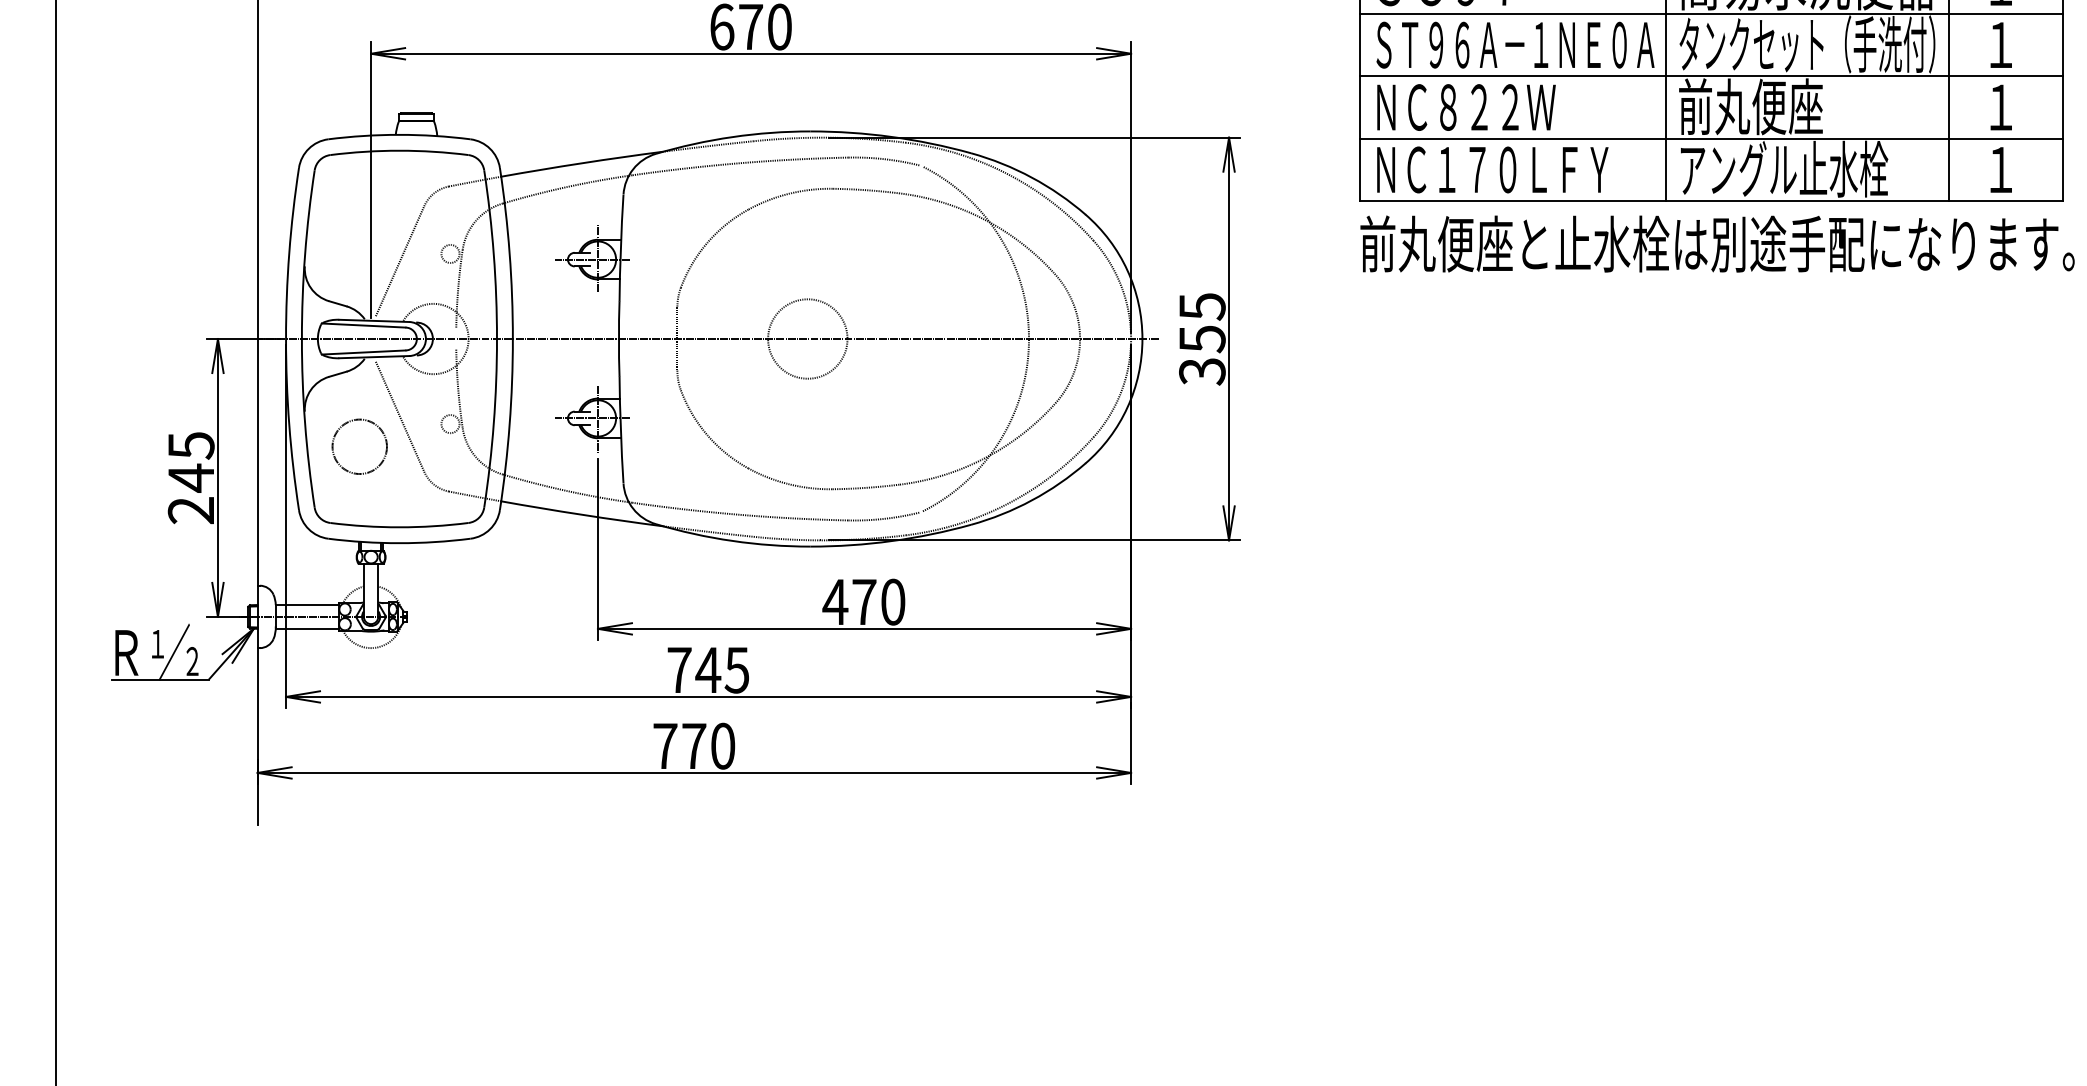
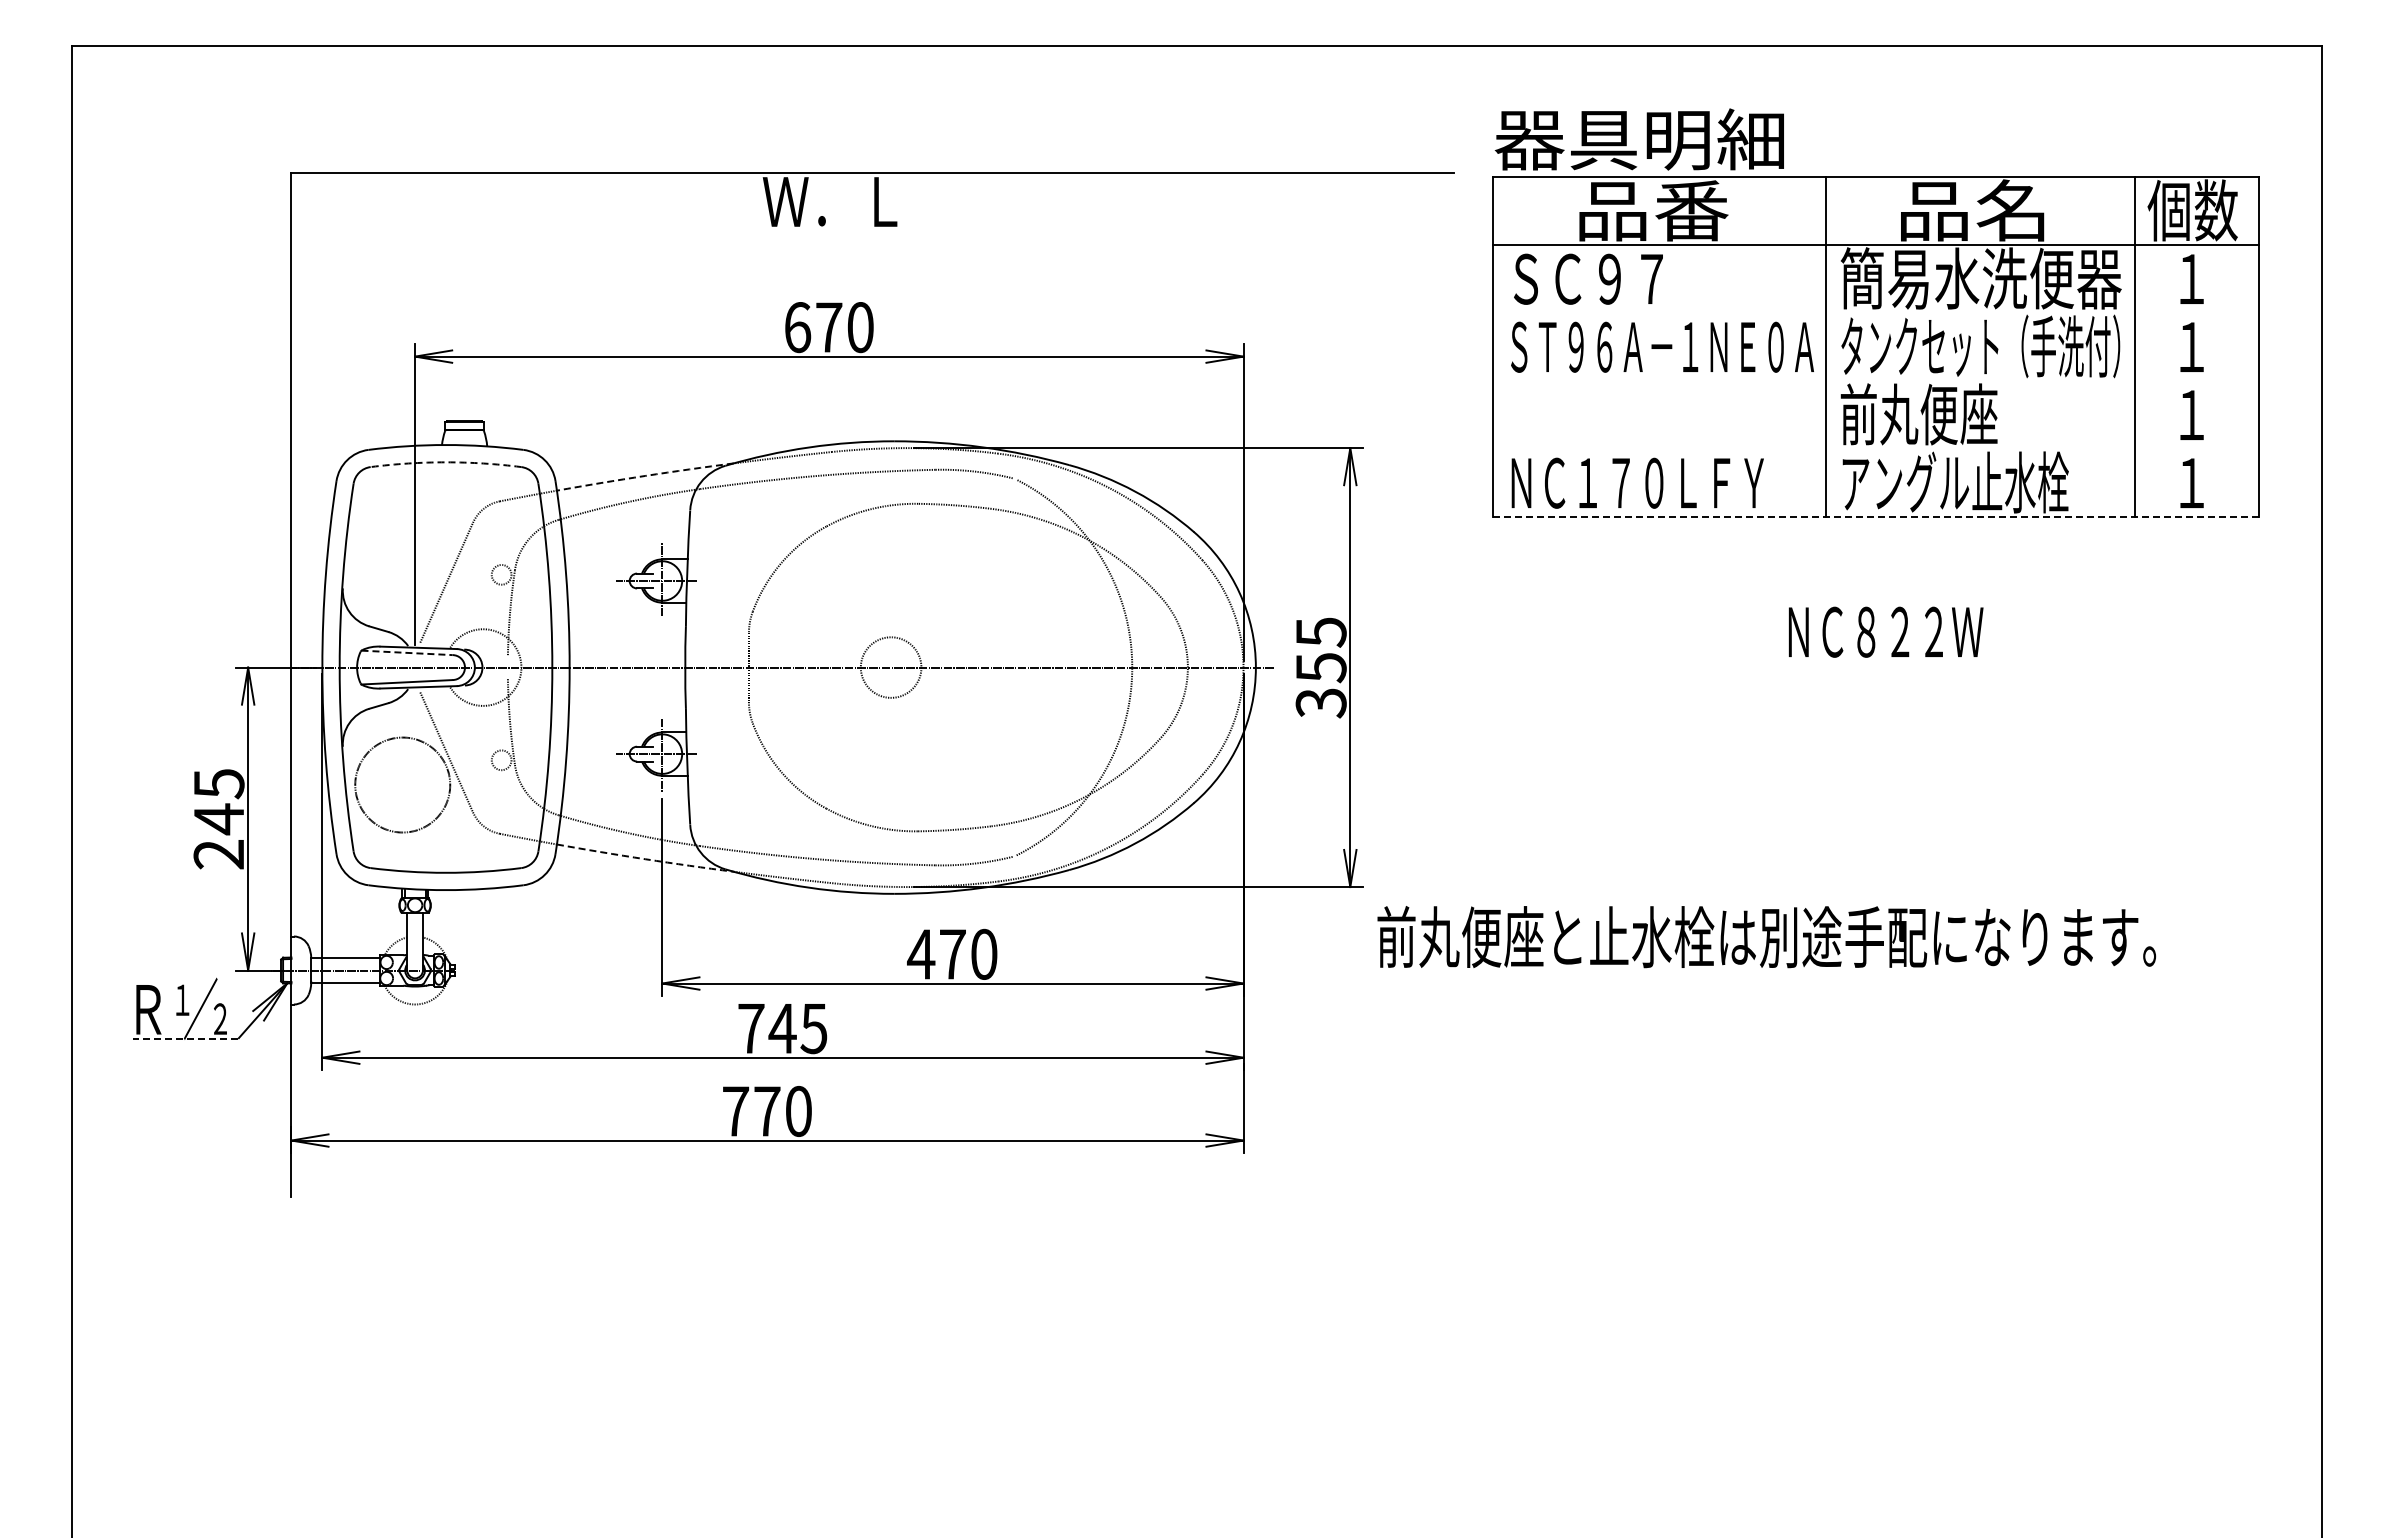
line: (1710, 14) -> (1875, 313), removed
line: (1710, 76) -> (1875, 381), removed
text: (1466, 106) -> (1886, 631), moved
line: (1710, 138) -> (1875, 449), removed
arc: (399, 150) -> (446, 462), solid -> dashed
arc: (582, 162) -> (645, 475), solid -> dashed
line: (1711, 201) -> (1876, 517), solid -> dashed
text: (1717, 244) -> (1766, 937), moved
line: (363, 325) -> (406, 652), solid -> dashed
circle: (807, 338) -> (890, 667), size x0.7
circle: (359, 446) -> (402, 784), size x1.6
arc: (582, 515) -> (645, 859), solid -> dashed
line: (160, 679) -> (185, 1038), solid -> dashed

